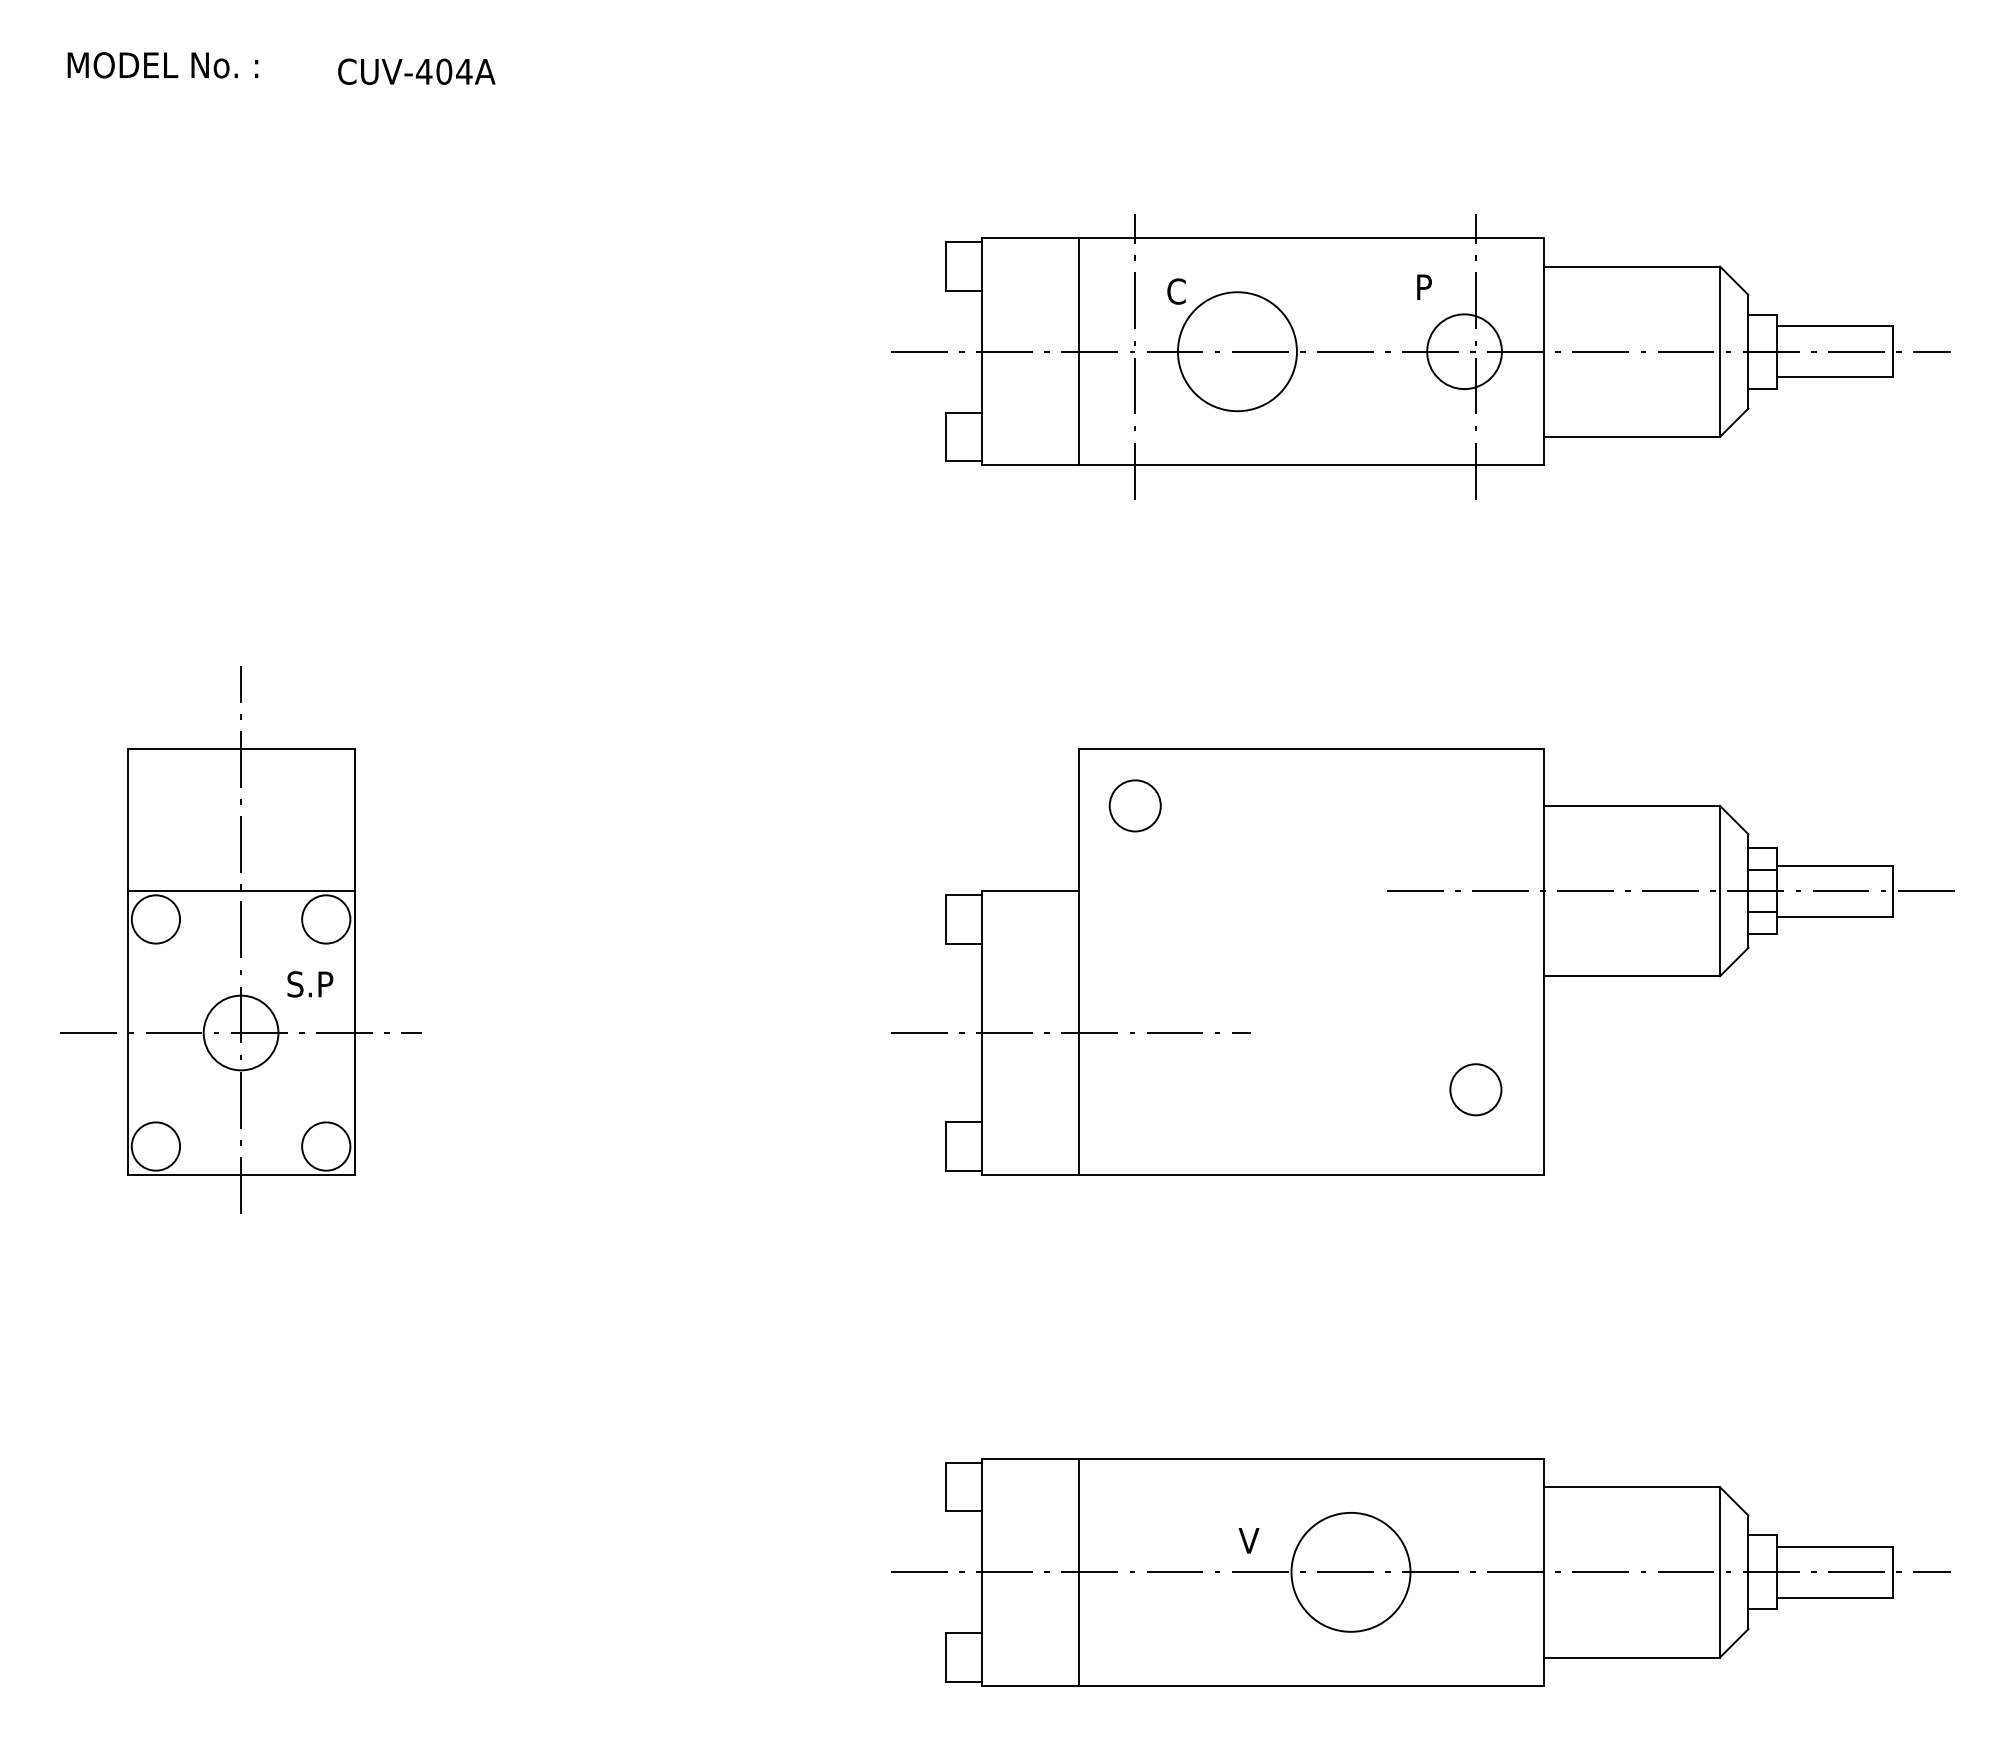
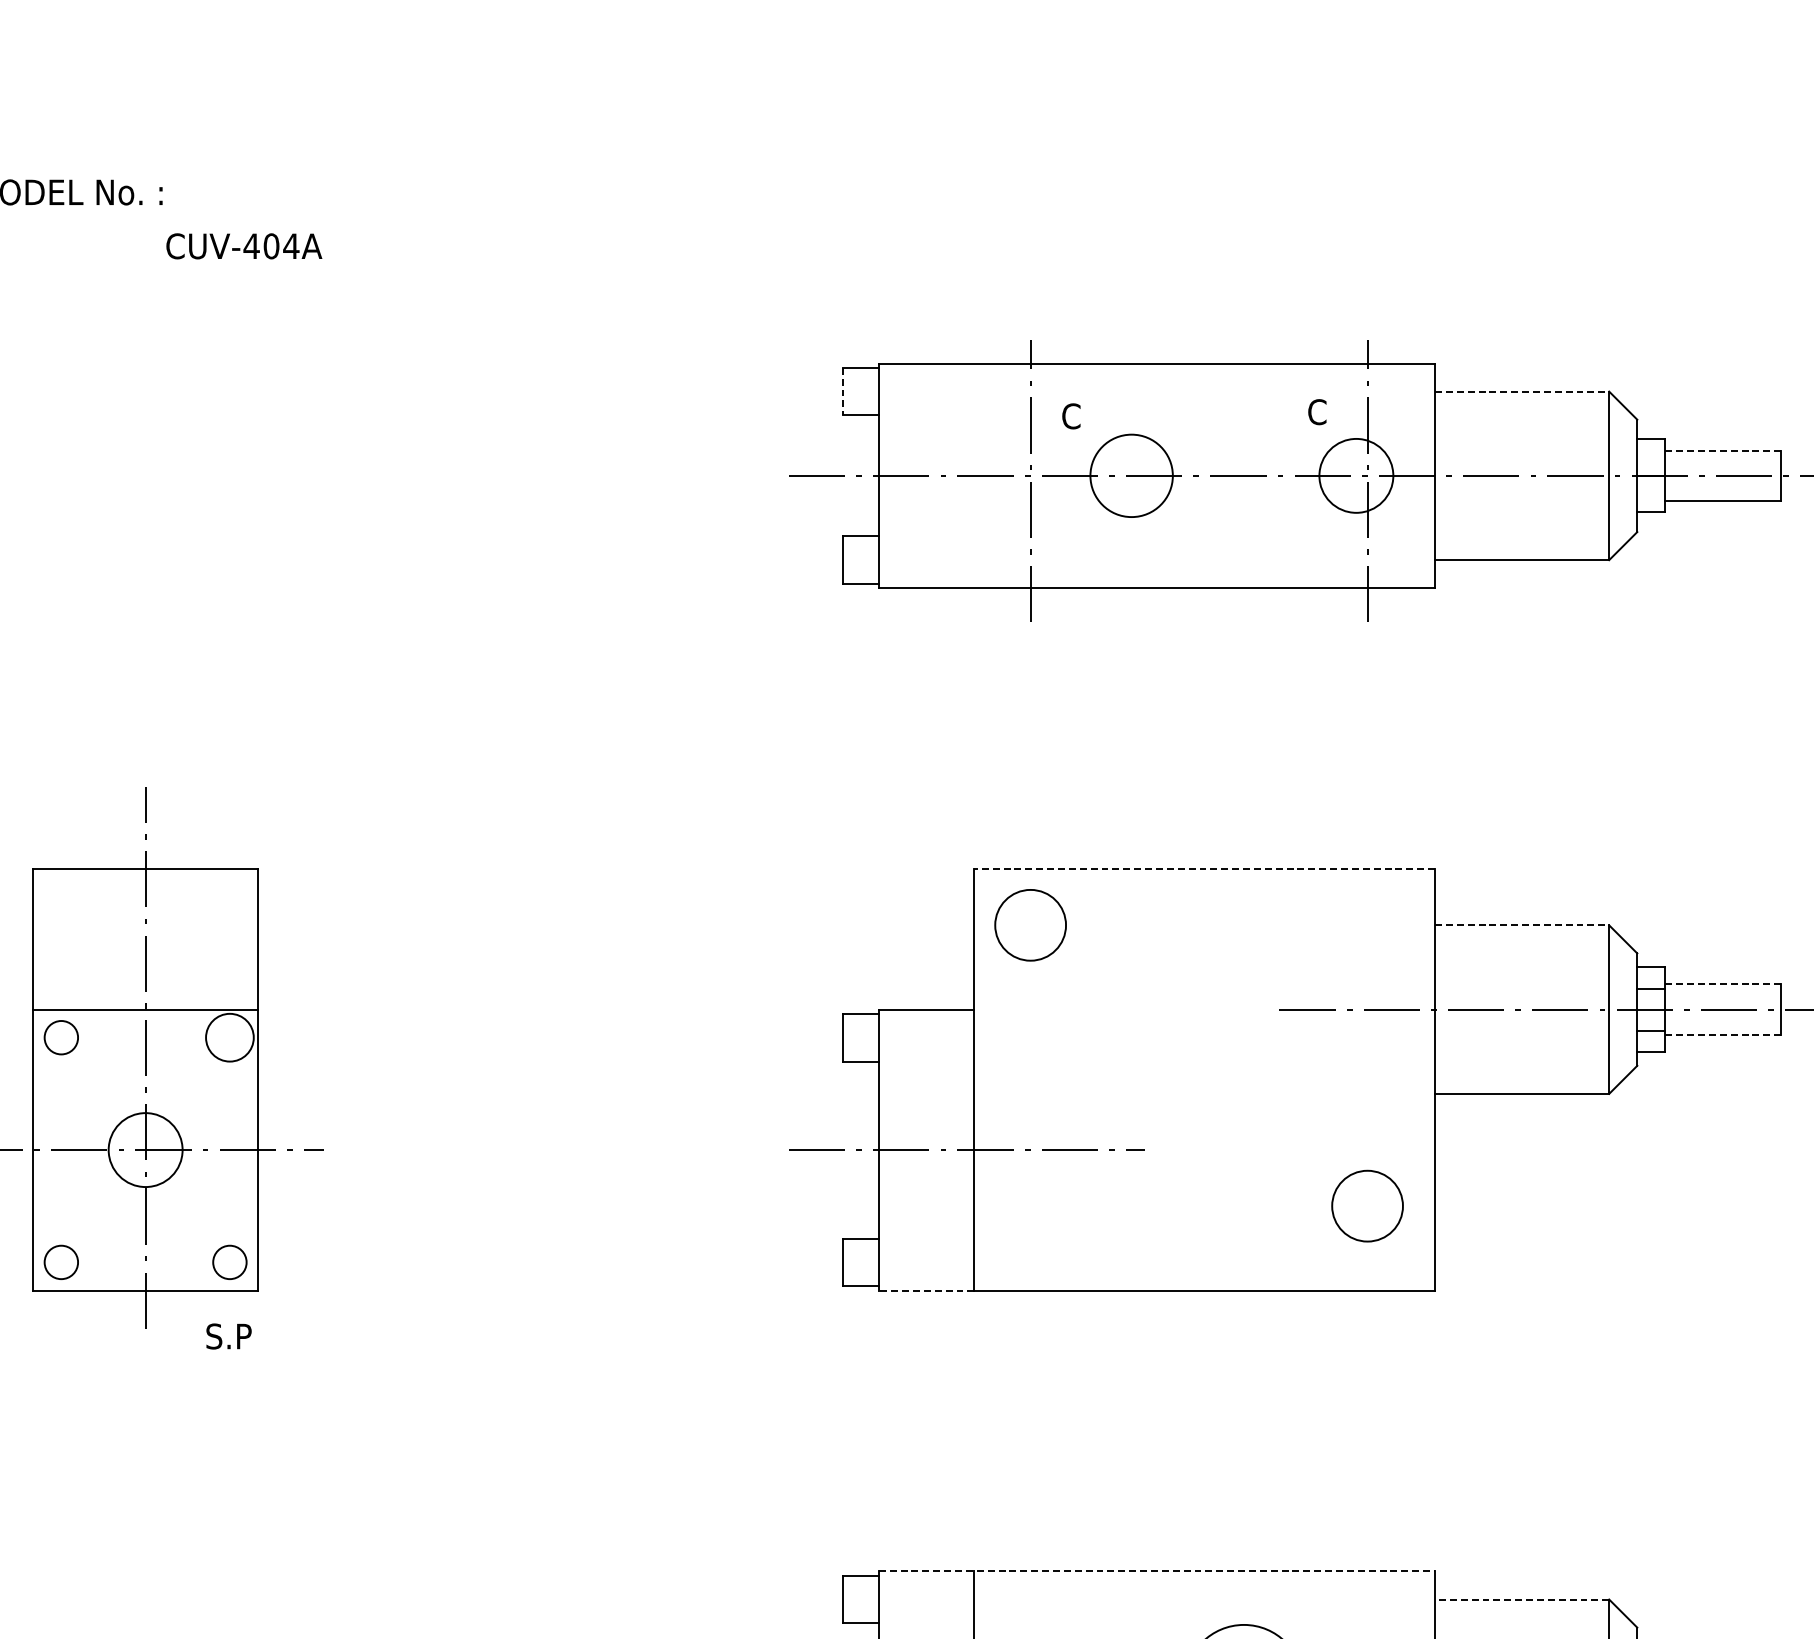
text: (416, 71) -> (244, 246), moved
line: (1632, 266) -> (1522, 391), solid -> dashed
line: (946, 267) -> (843, 392), solid -> dashed
text: (1424, 287) -> (1316, 412), P -> C
line: (1835, 326) -> (1723, 450), solid -> dashed
line: (1078, 351) -> (974, 475), removed
circle: (1236, 351) -> (1130, 475), size x0.7
line: (1311, 749) -> (1204, 869), solid -> dashed
circle: (1134, 805) -> (1029, 924), size x1.4
line: (1632, 805) -> (1522, 924), solid -> dashed
line: (1835, 865) -> (1723, 984), solid -> dashed
line: (1835, 916) -> (1723, 1034), solid -> dashed
circle: (155, 919) -> (60, 1037), size x0.7
text: (310, 984) -> (229, 1336), moved
circle: (1475, 1089) -> (1367, 1205), size x1.4
circle: (155, 1146) -> (60, 1262), size x0.7
circle: (326, 1146) -> (230, 1262), size x0.7
line: (1029, 1174) -> (925, 1290), solid -> dashed
line: (1263, 1458) -> (1157, 1571), solid -> dashed
line: (1632, 1487) -> (1522, 1599), solid -> dashed

